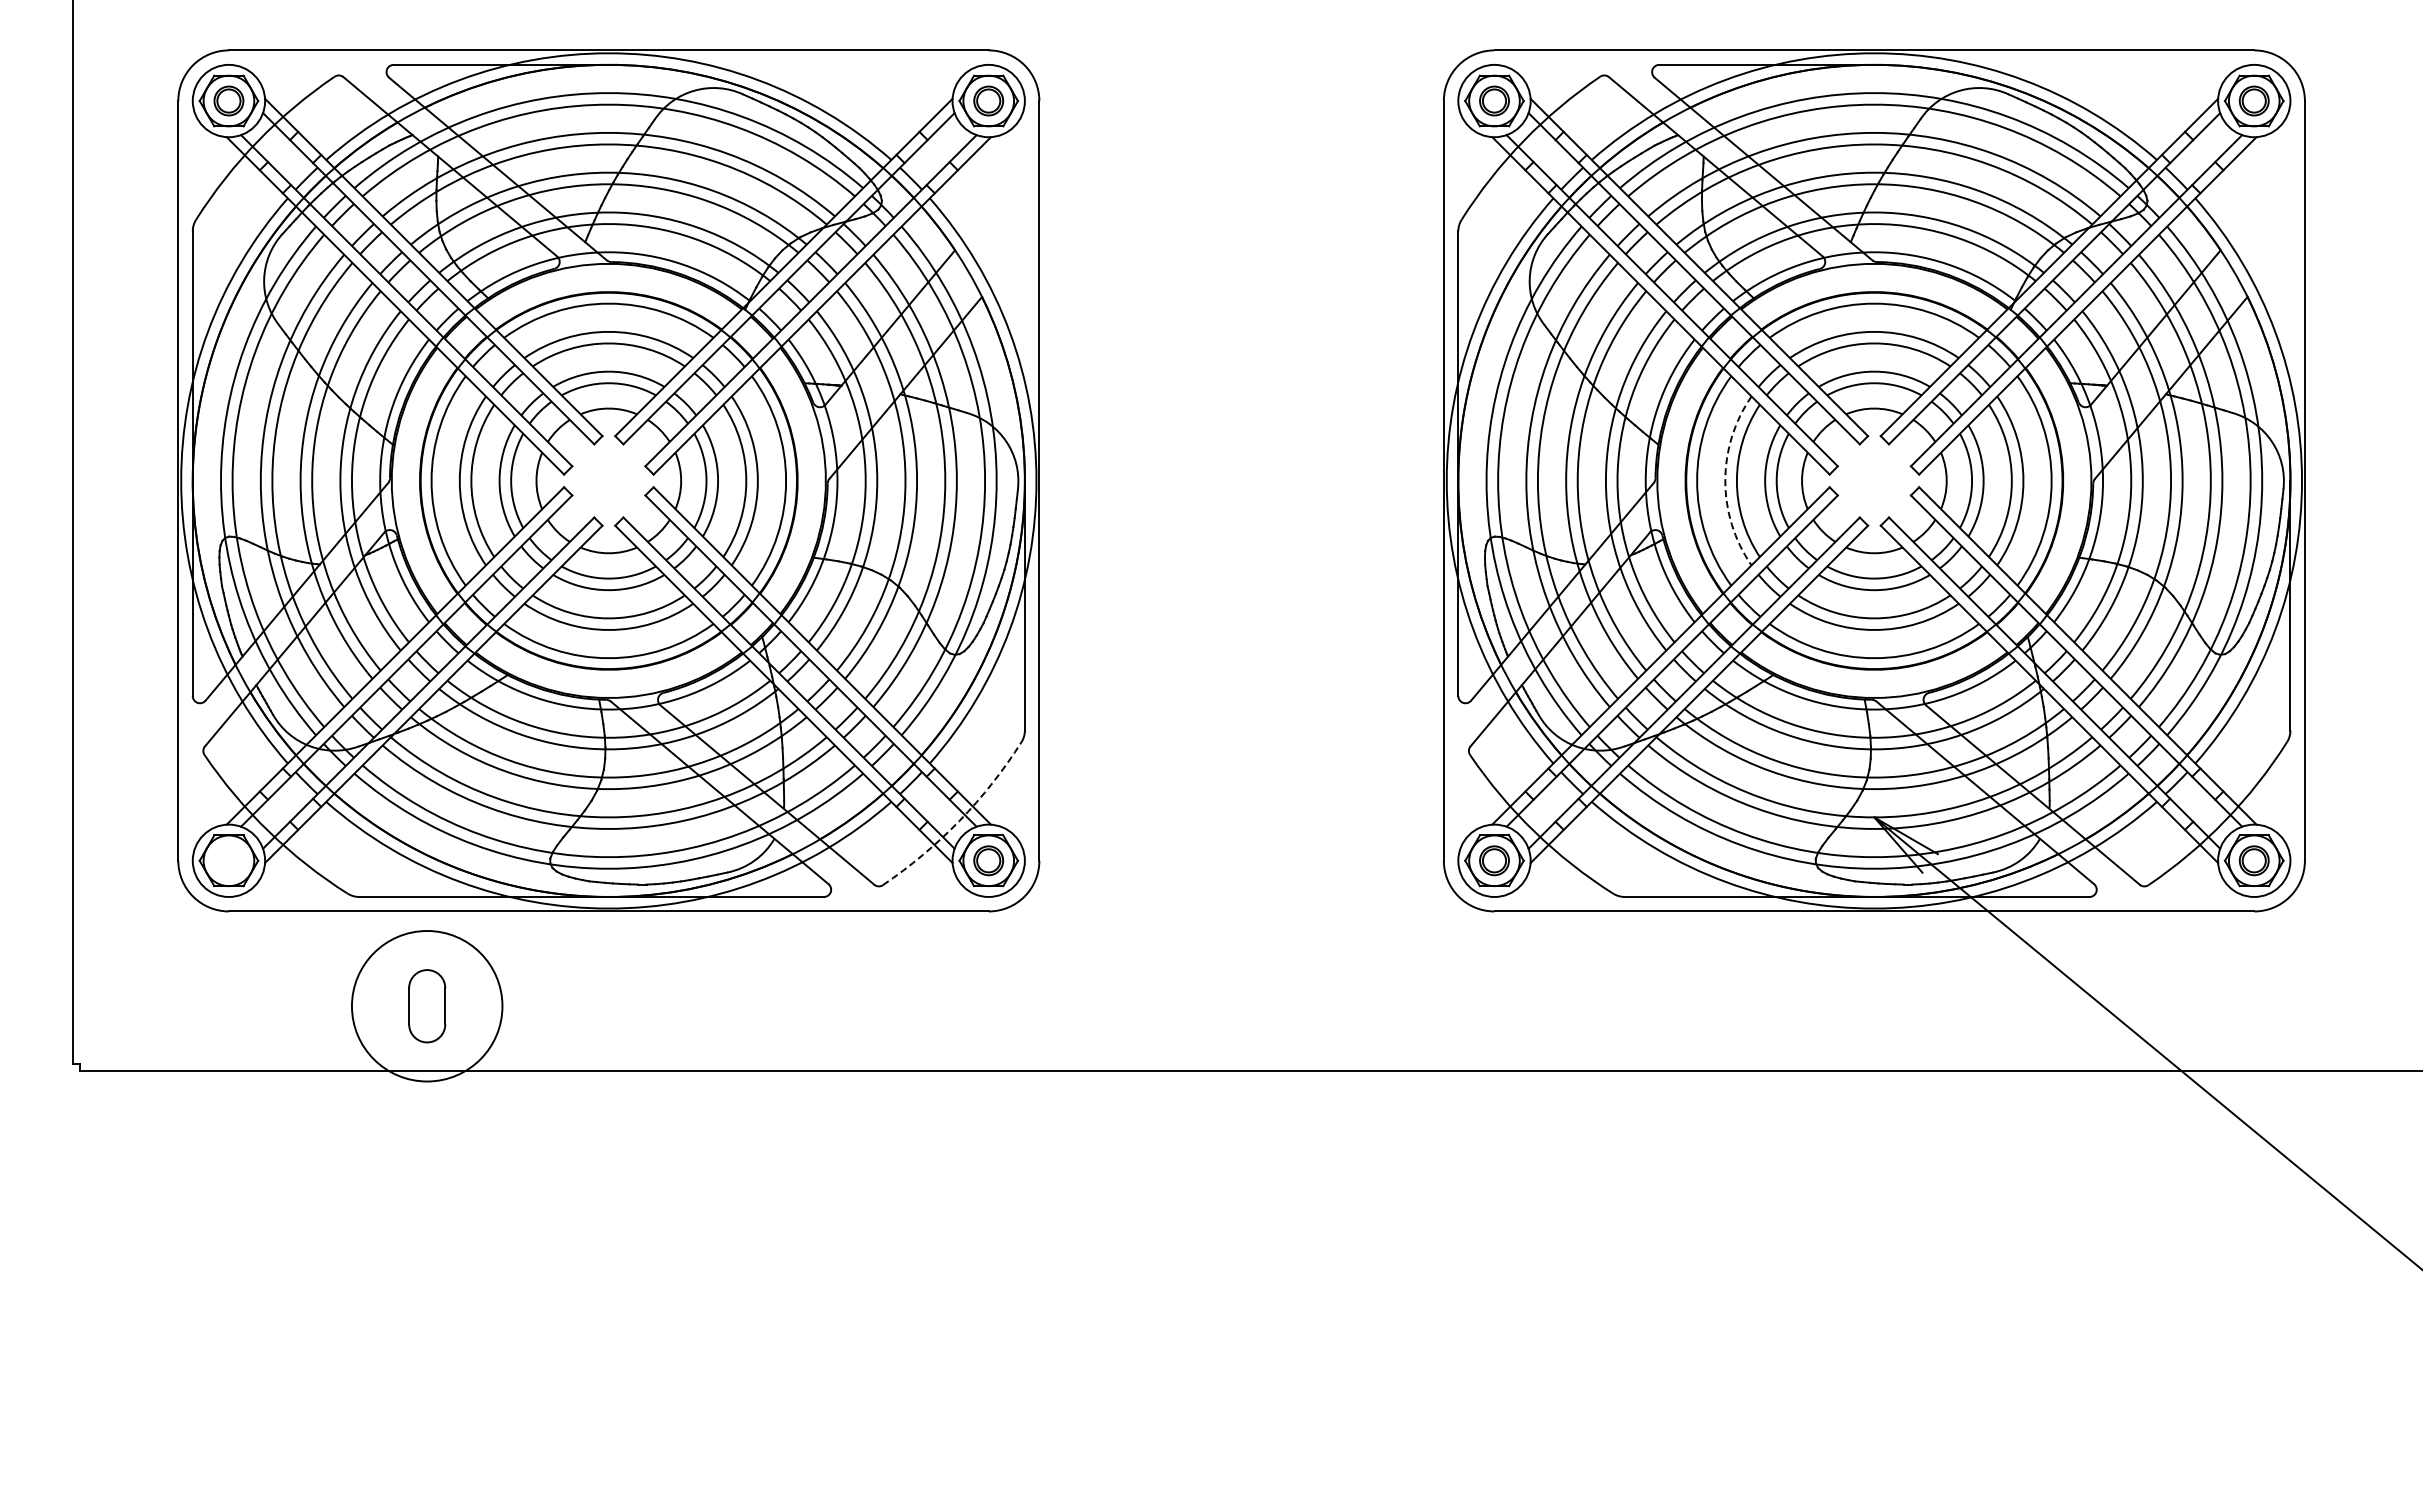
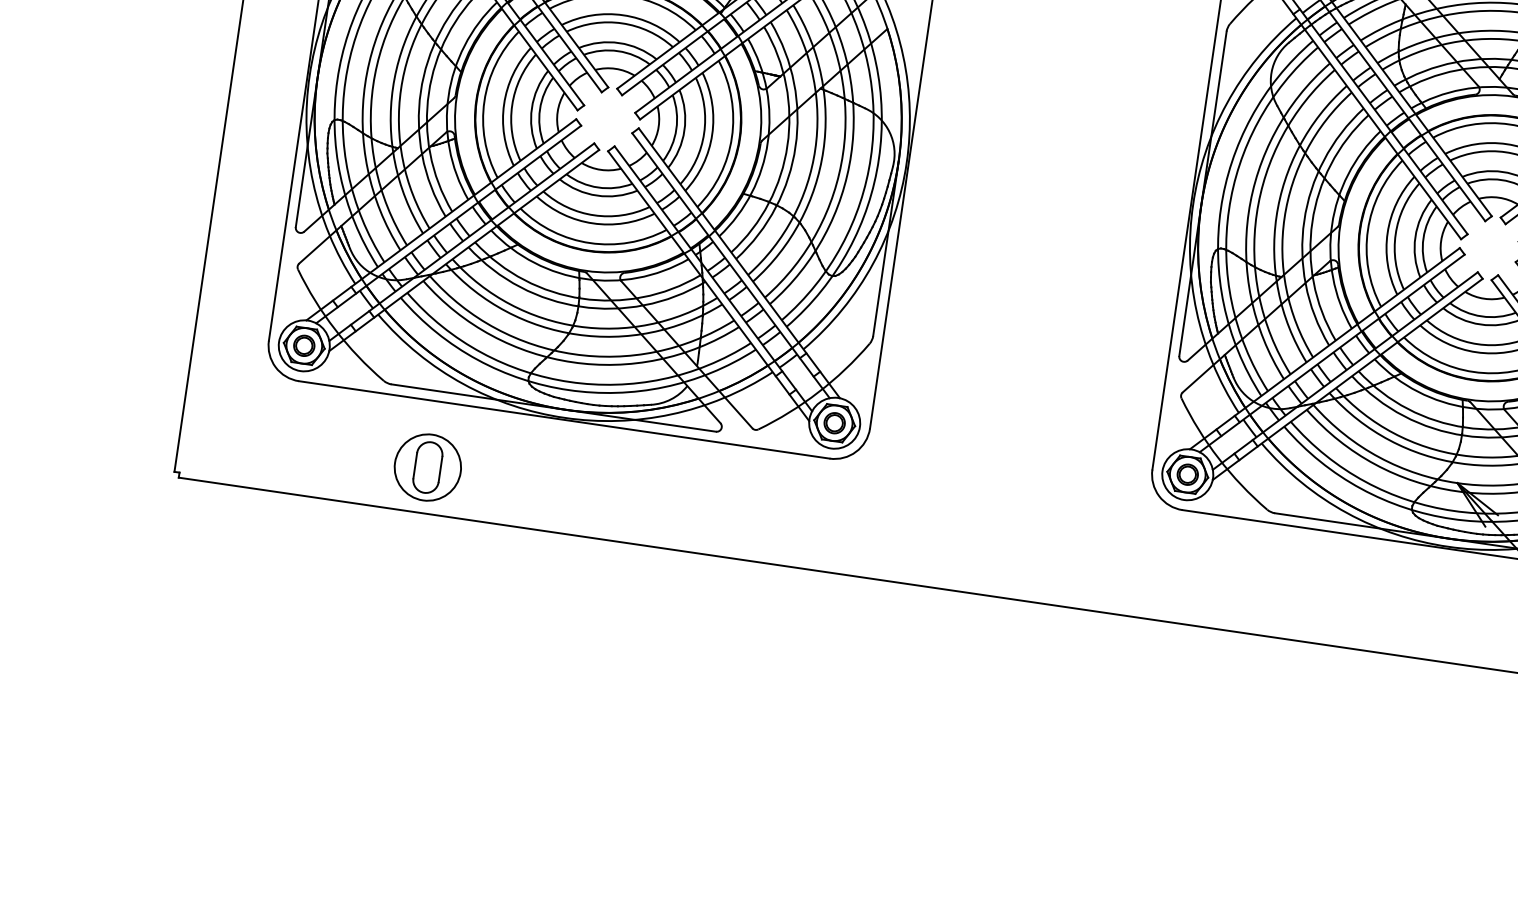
arc: (1725, 480) -> (1387, 232), dashed -> solid
arc: (959, 820) -> (818, 392), dashed -> solid
part: (228, 860) -> (304, 345), added
circle: (427, 1006) -> (428, 467), size x0.62

